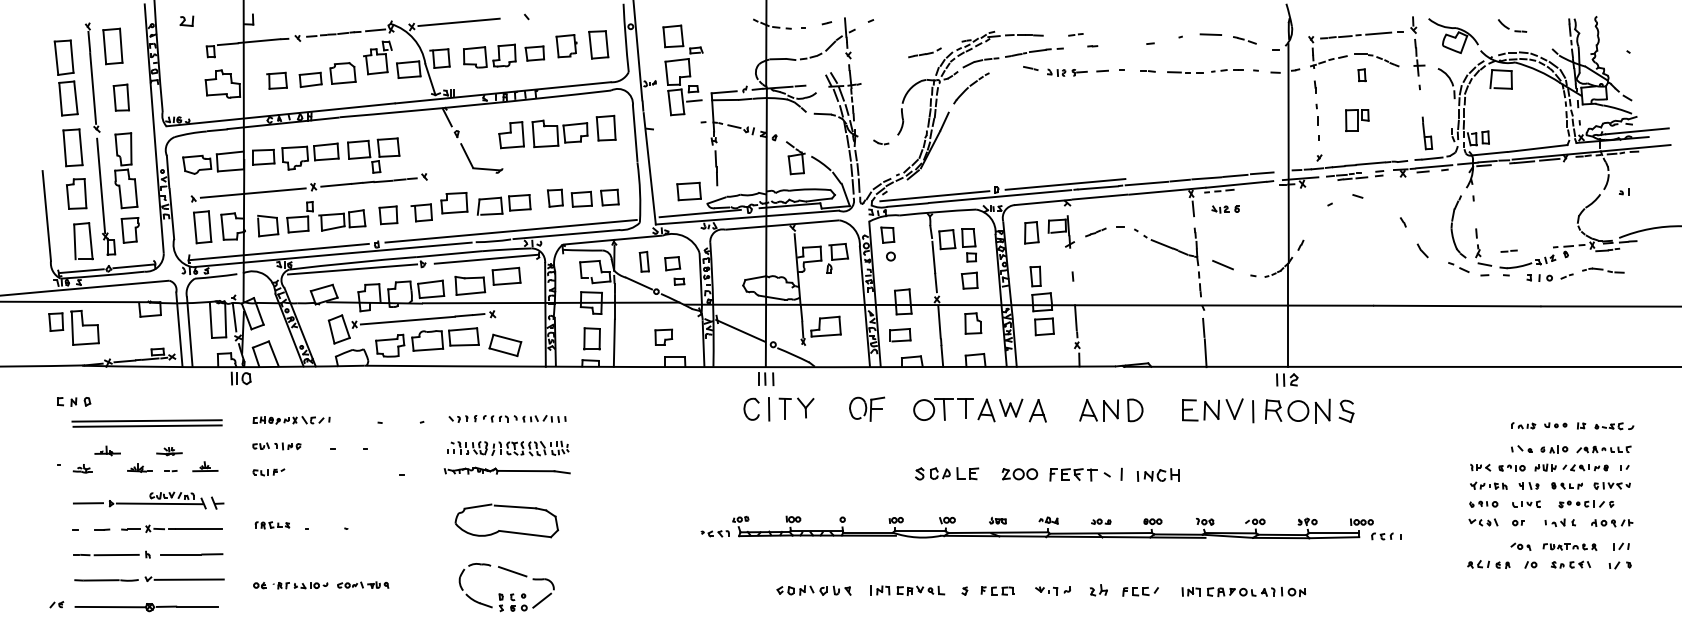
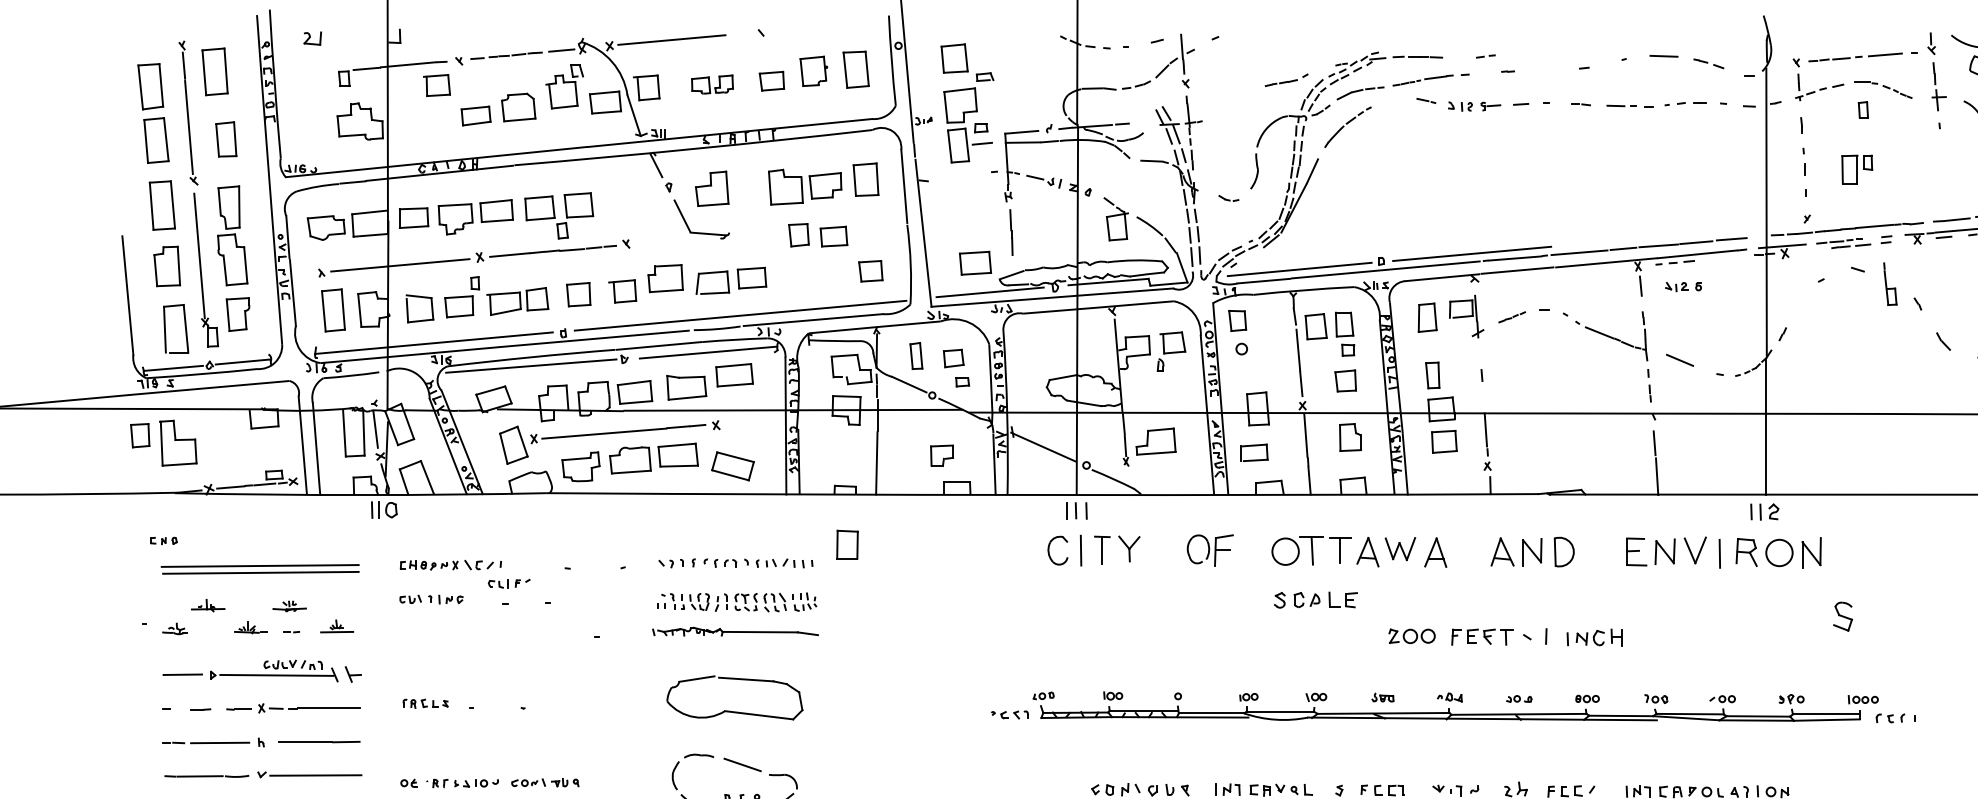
part: (489, 55) -> (712, 83), size x0.6
part: (276, 80) -> (436, 85), moved
part: (1427, 133) -> (1890, 284), moved
part: (511, 135) -> (712, 189), moved
part: (569, 197) -> (817, 234), moved
part: (591, 338) -> (846, 544), moved
part: (74, 401) -> (164, 540), size x0.6
part: (1346, 410) -> (1842, 615), moved
part: (268, 472) -> (508, 583), moved
part: (947, 473) -> (1316, 599), moved

